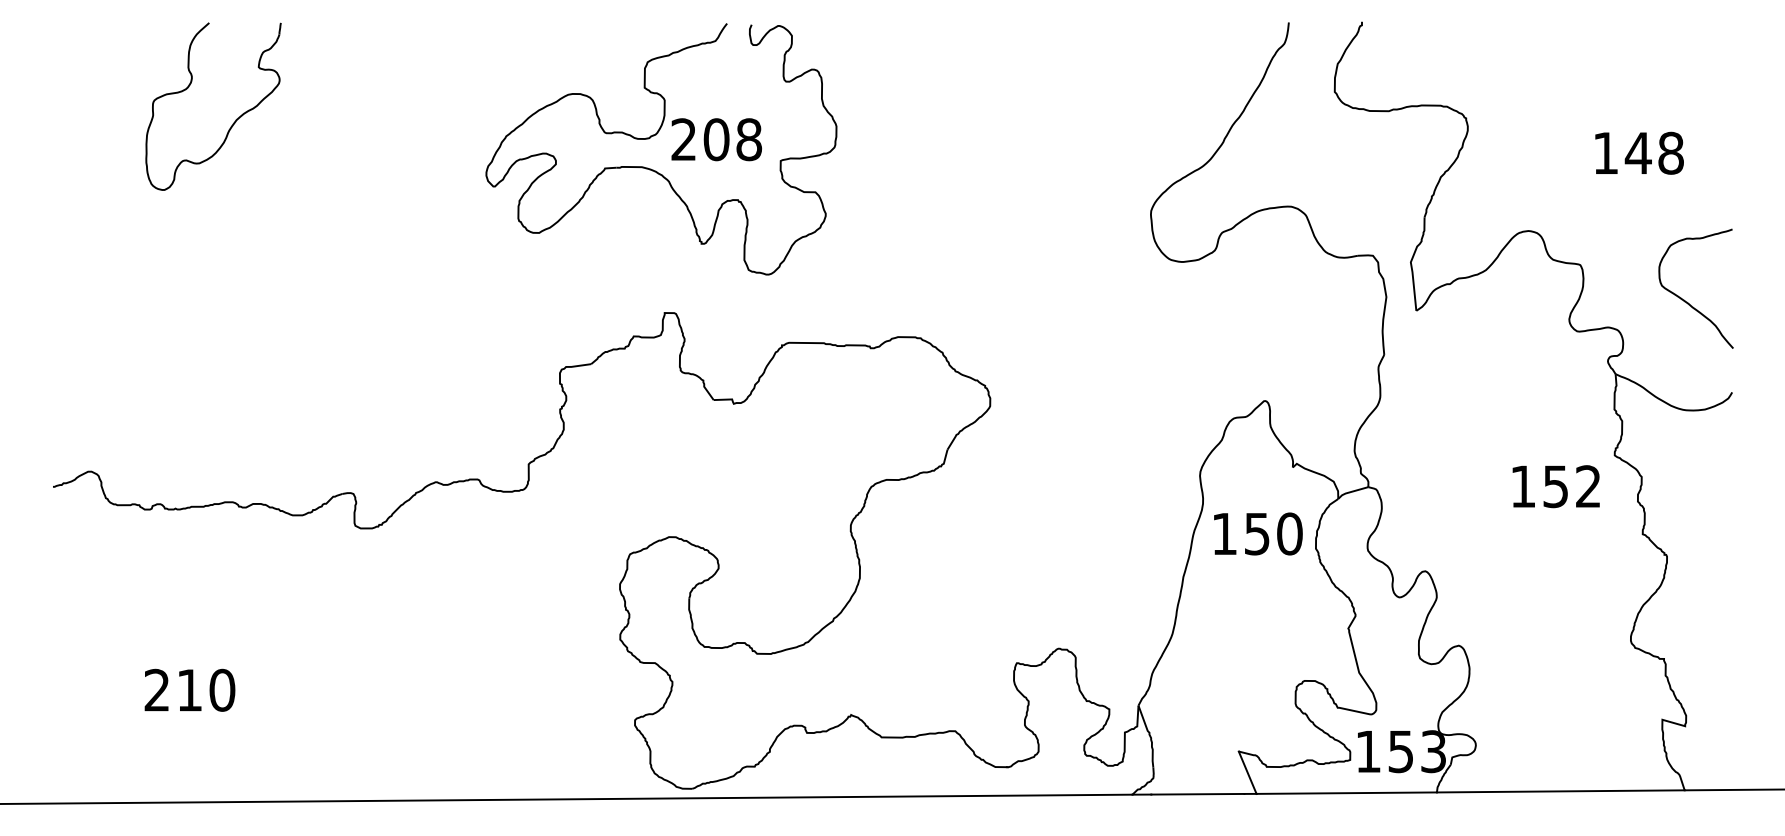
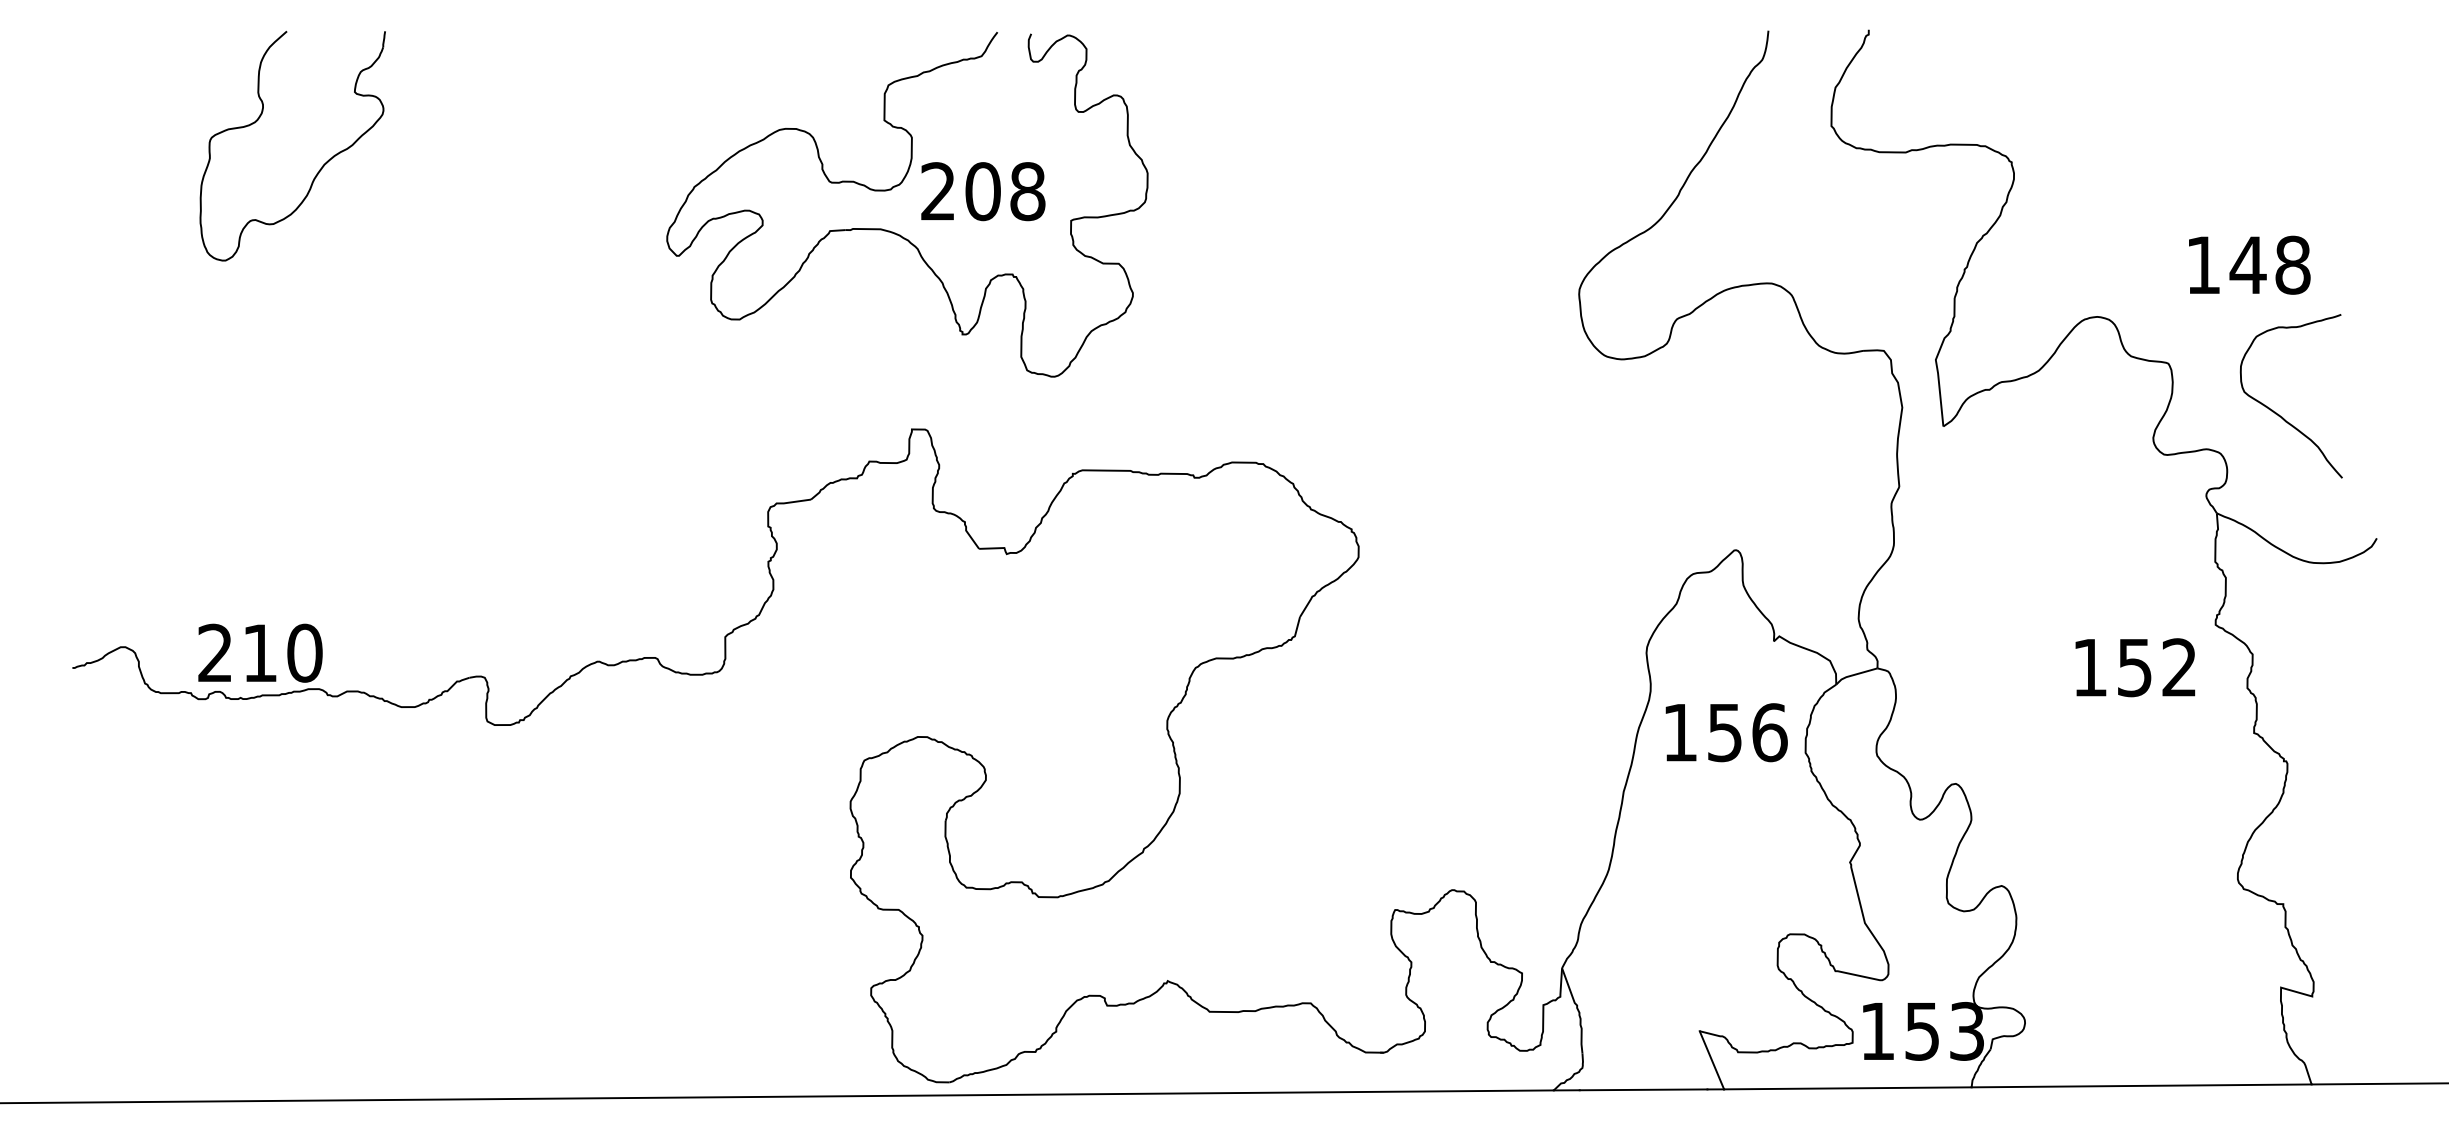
text: (1639, 152) -> (2249, 264), moved
curve: (1687, 302) -> (2279, 414), moved
text: (1289, 533) -> (1769, 732), 150 -> 156
text: (190, 689) -> (260, 652), moved

